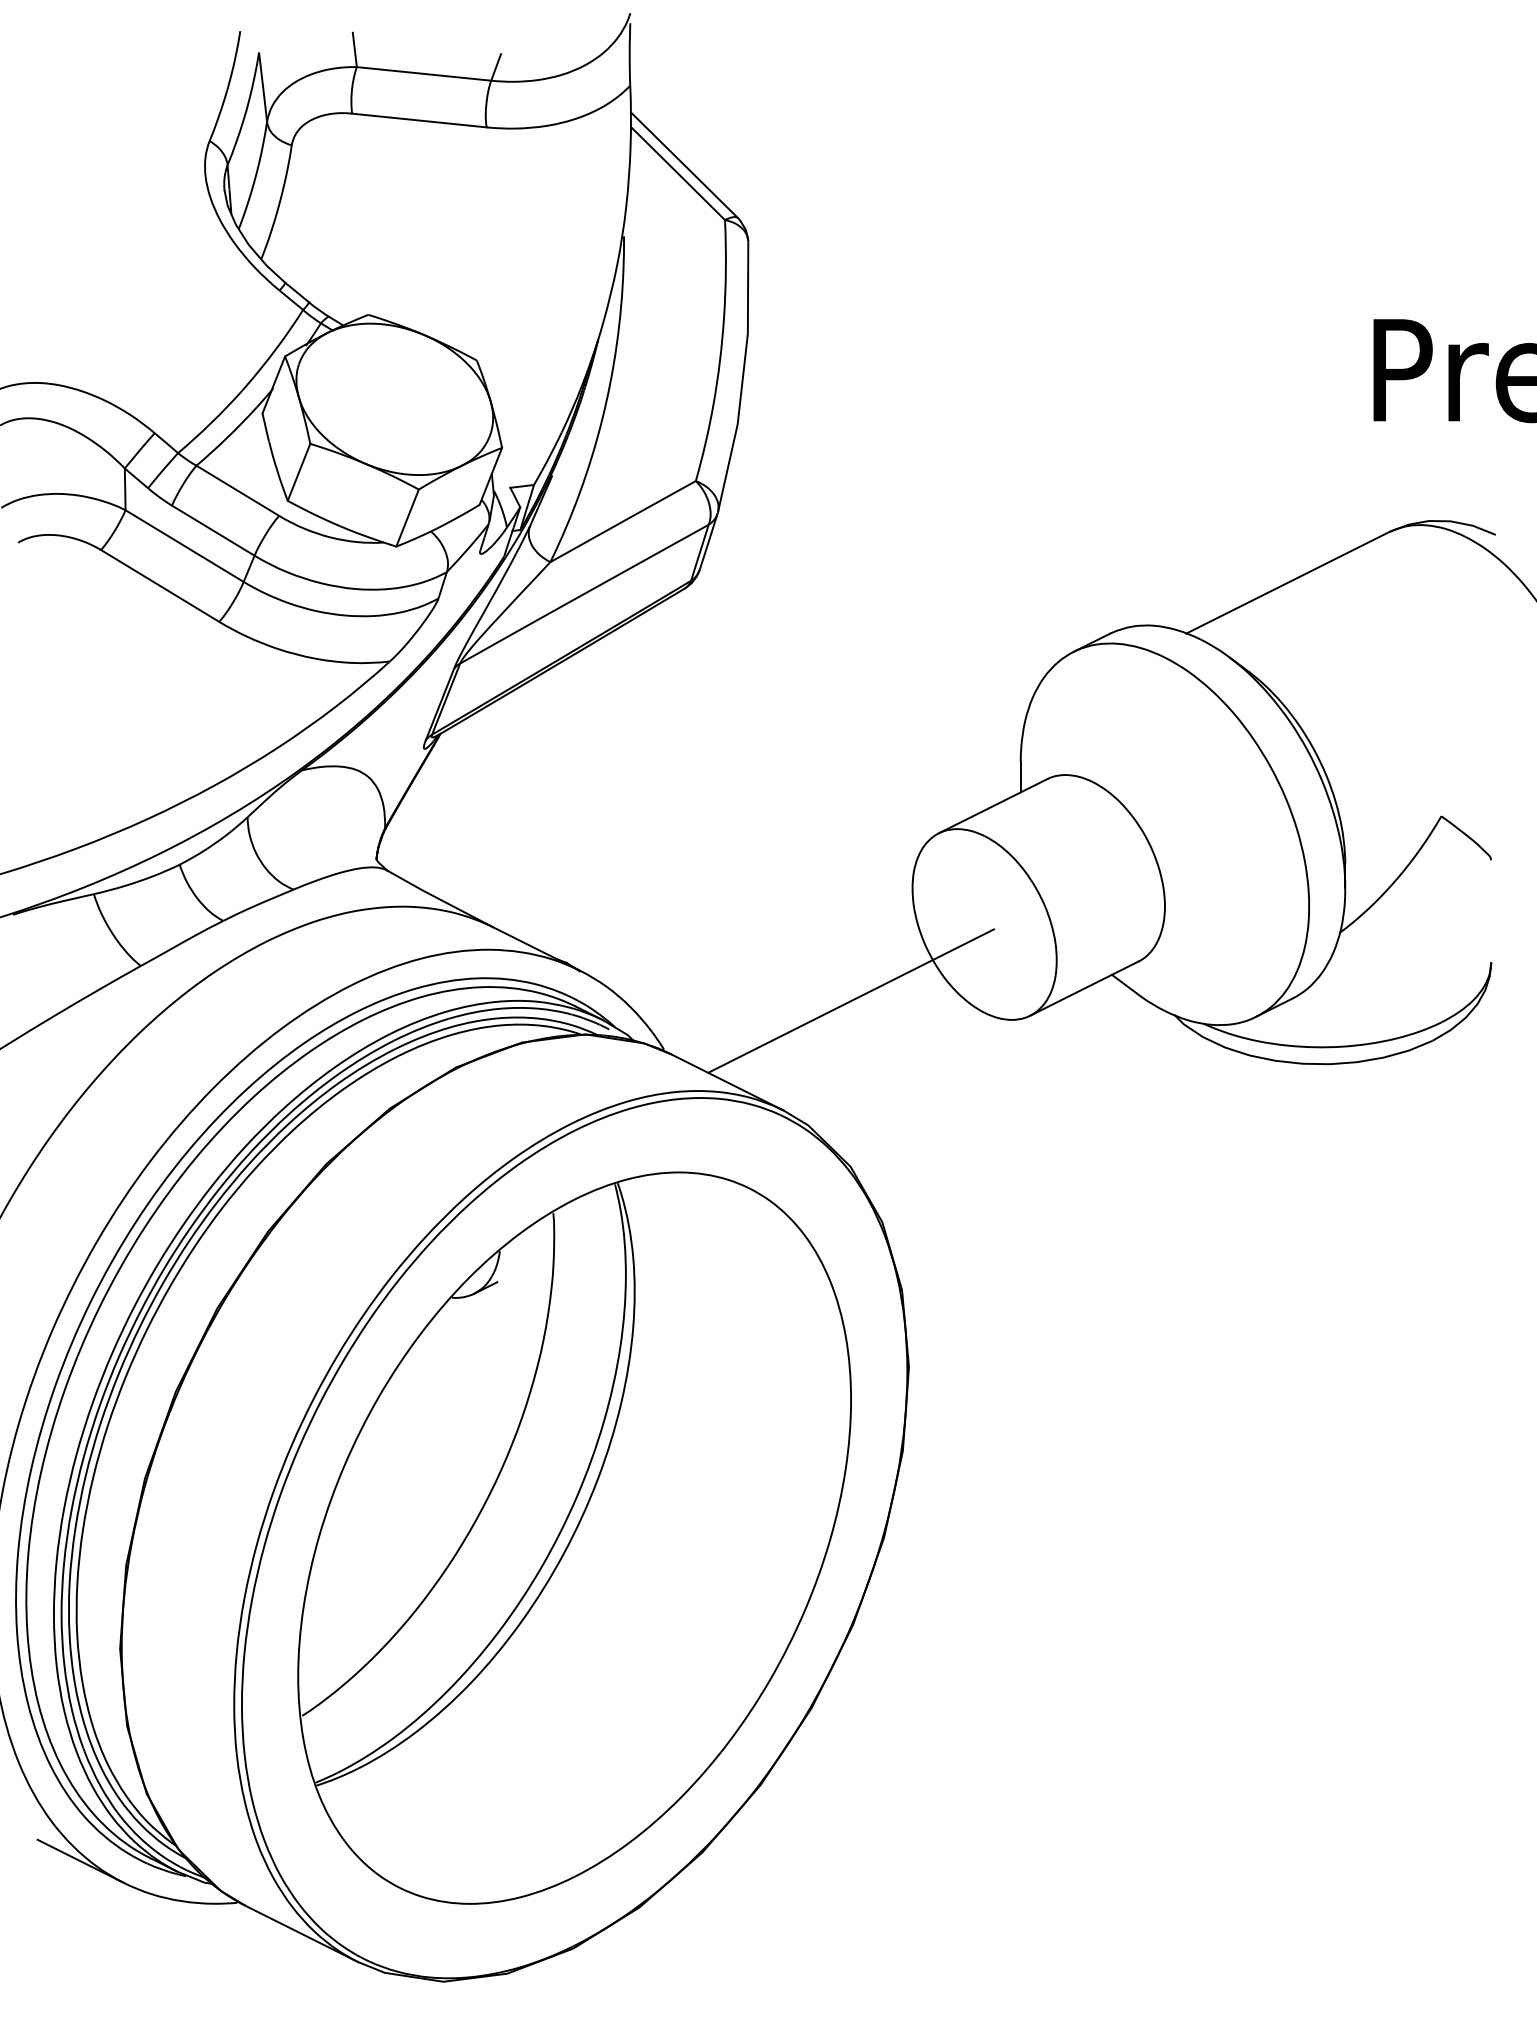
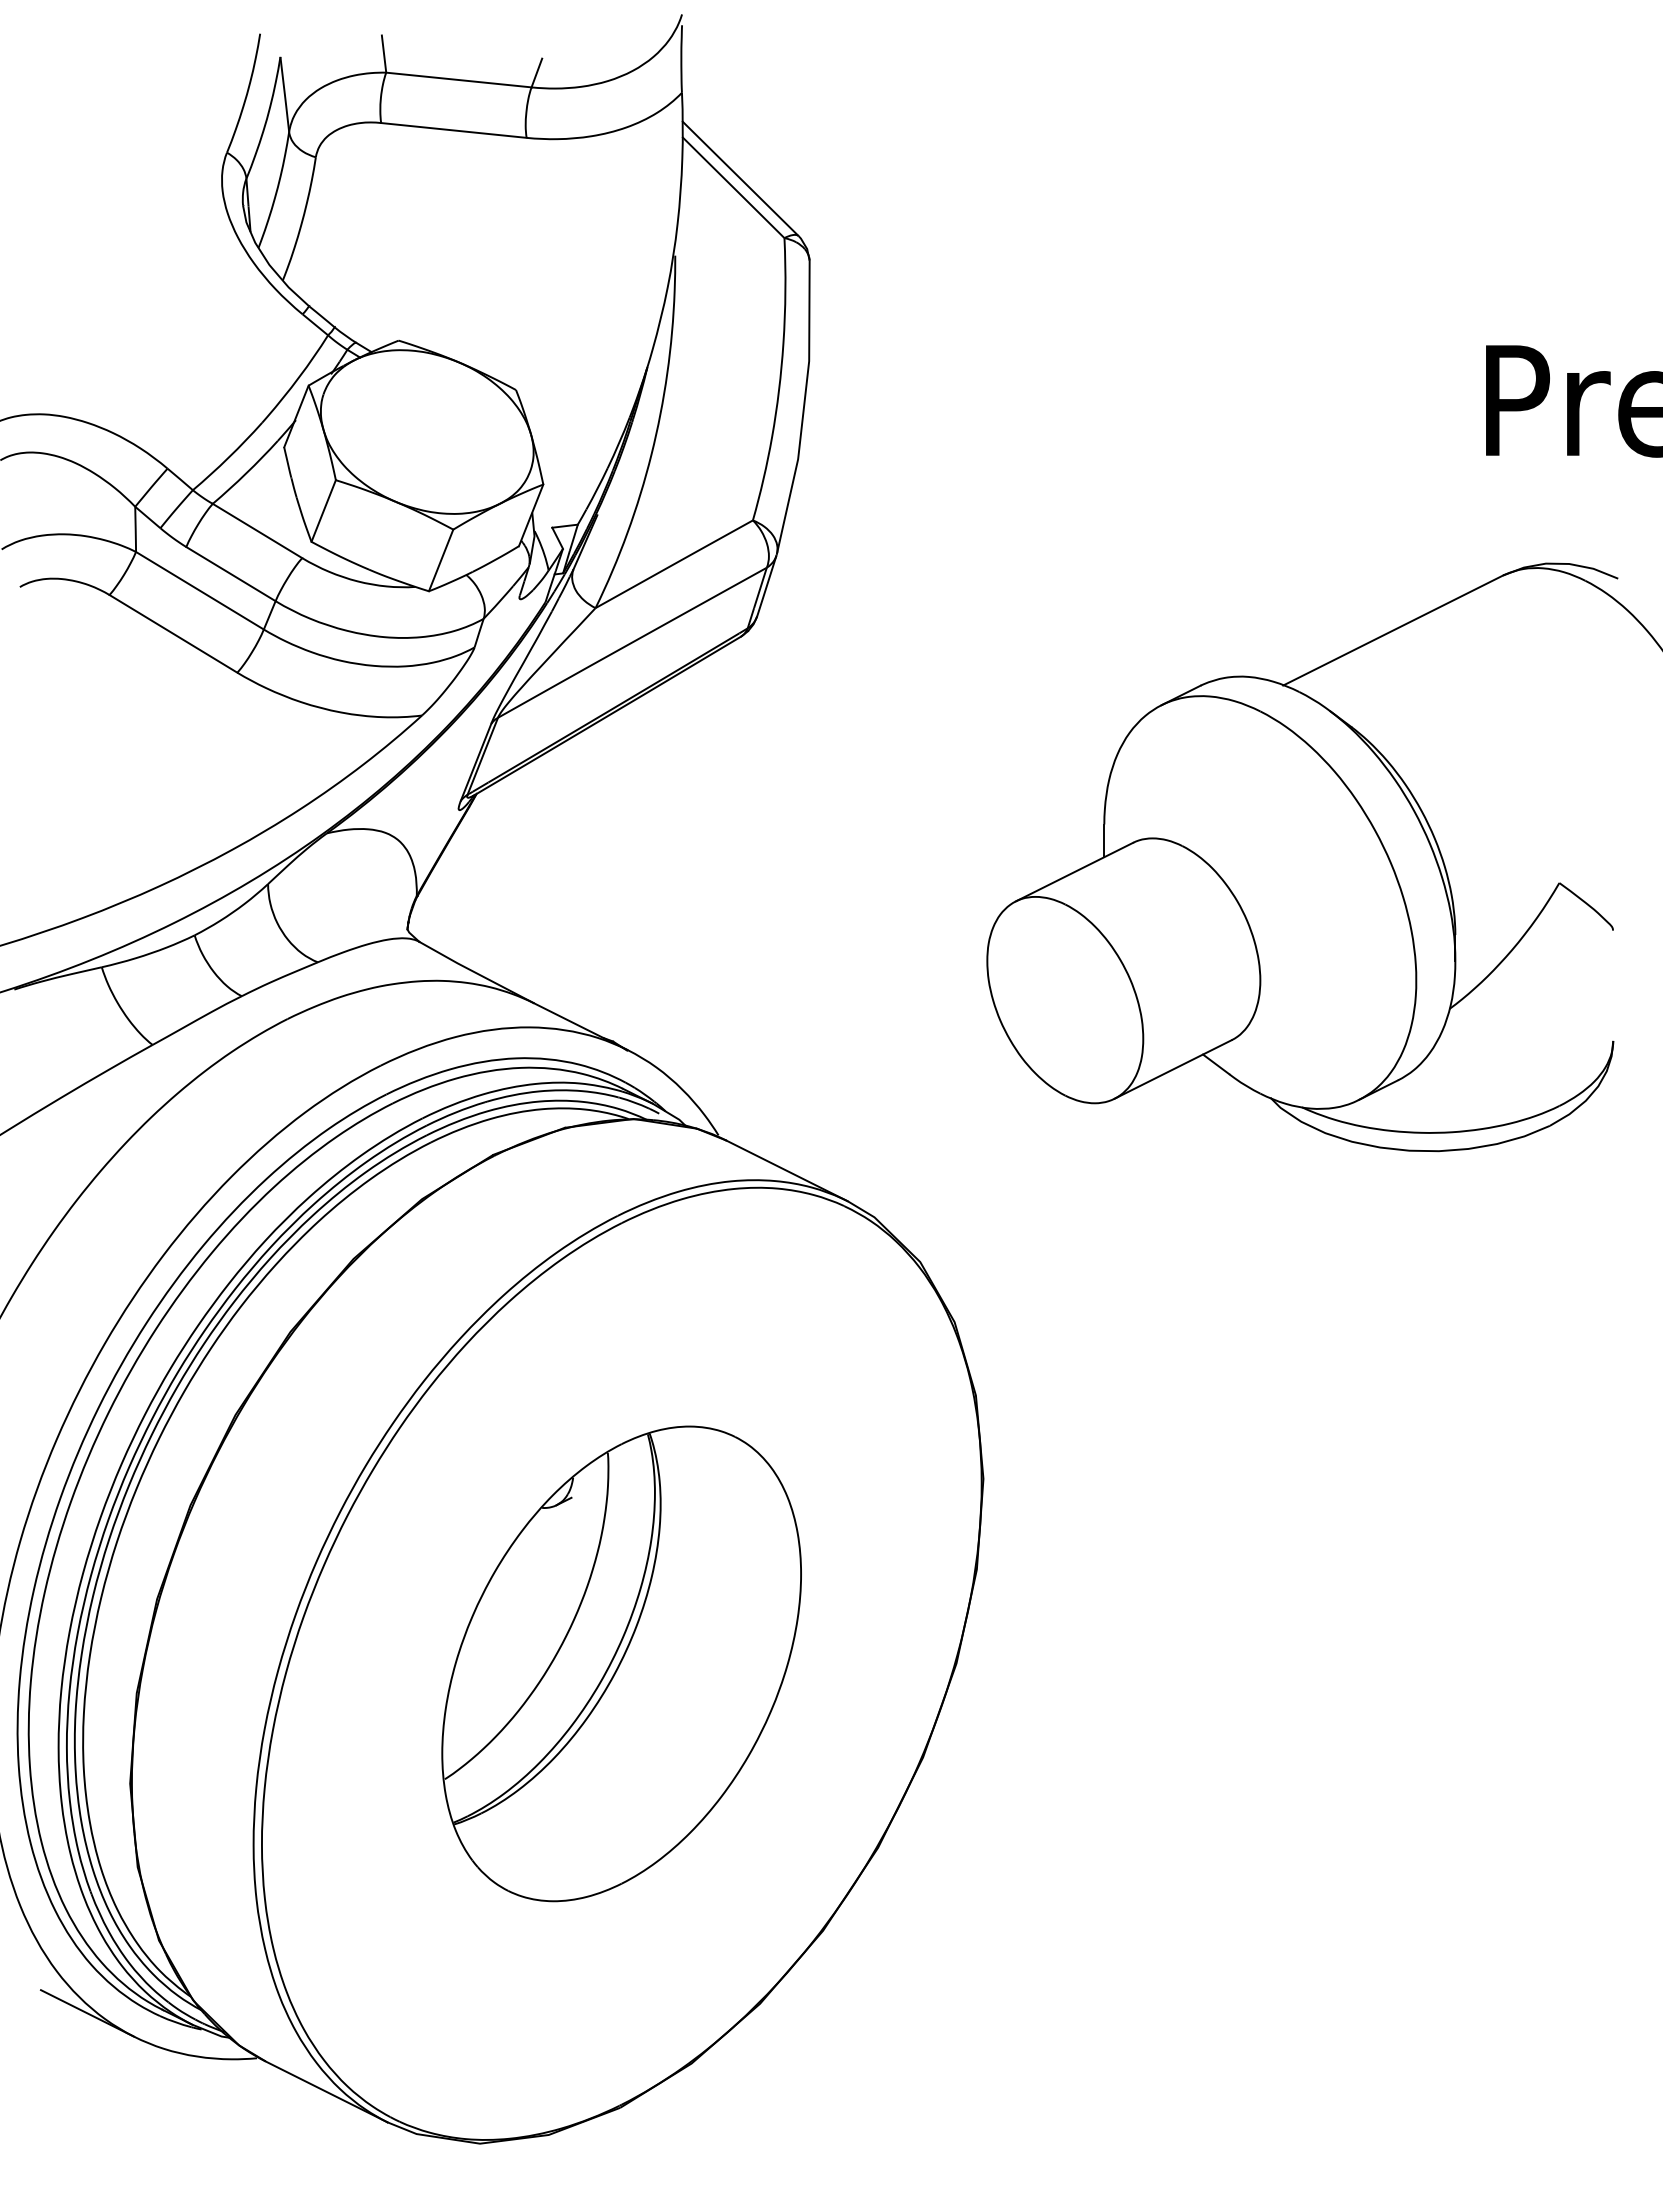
line: (851, 1000) -> (921, 1082), removed
part: (574, 1537) -> (621, 1663), size x0.6

